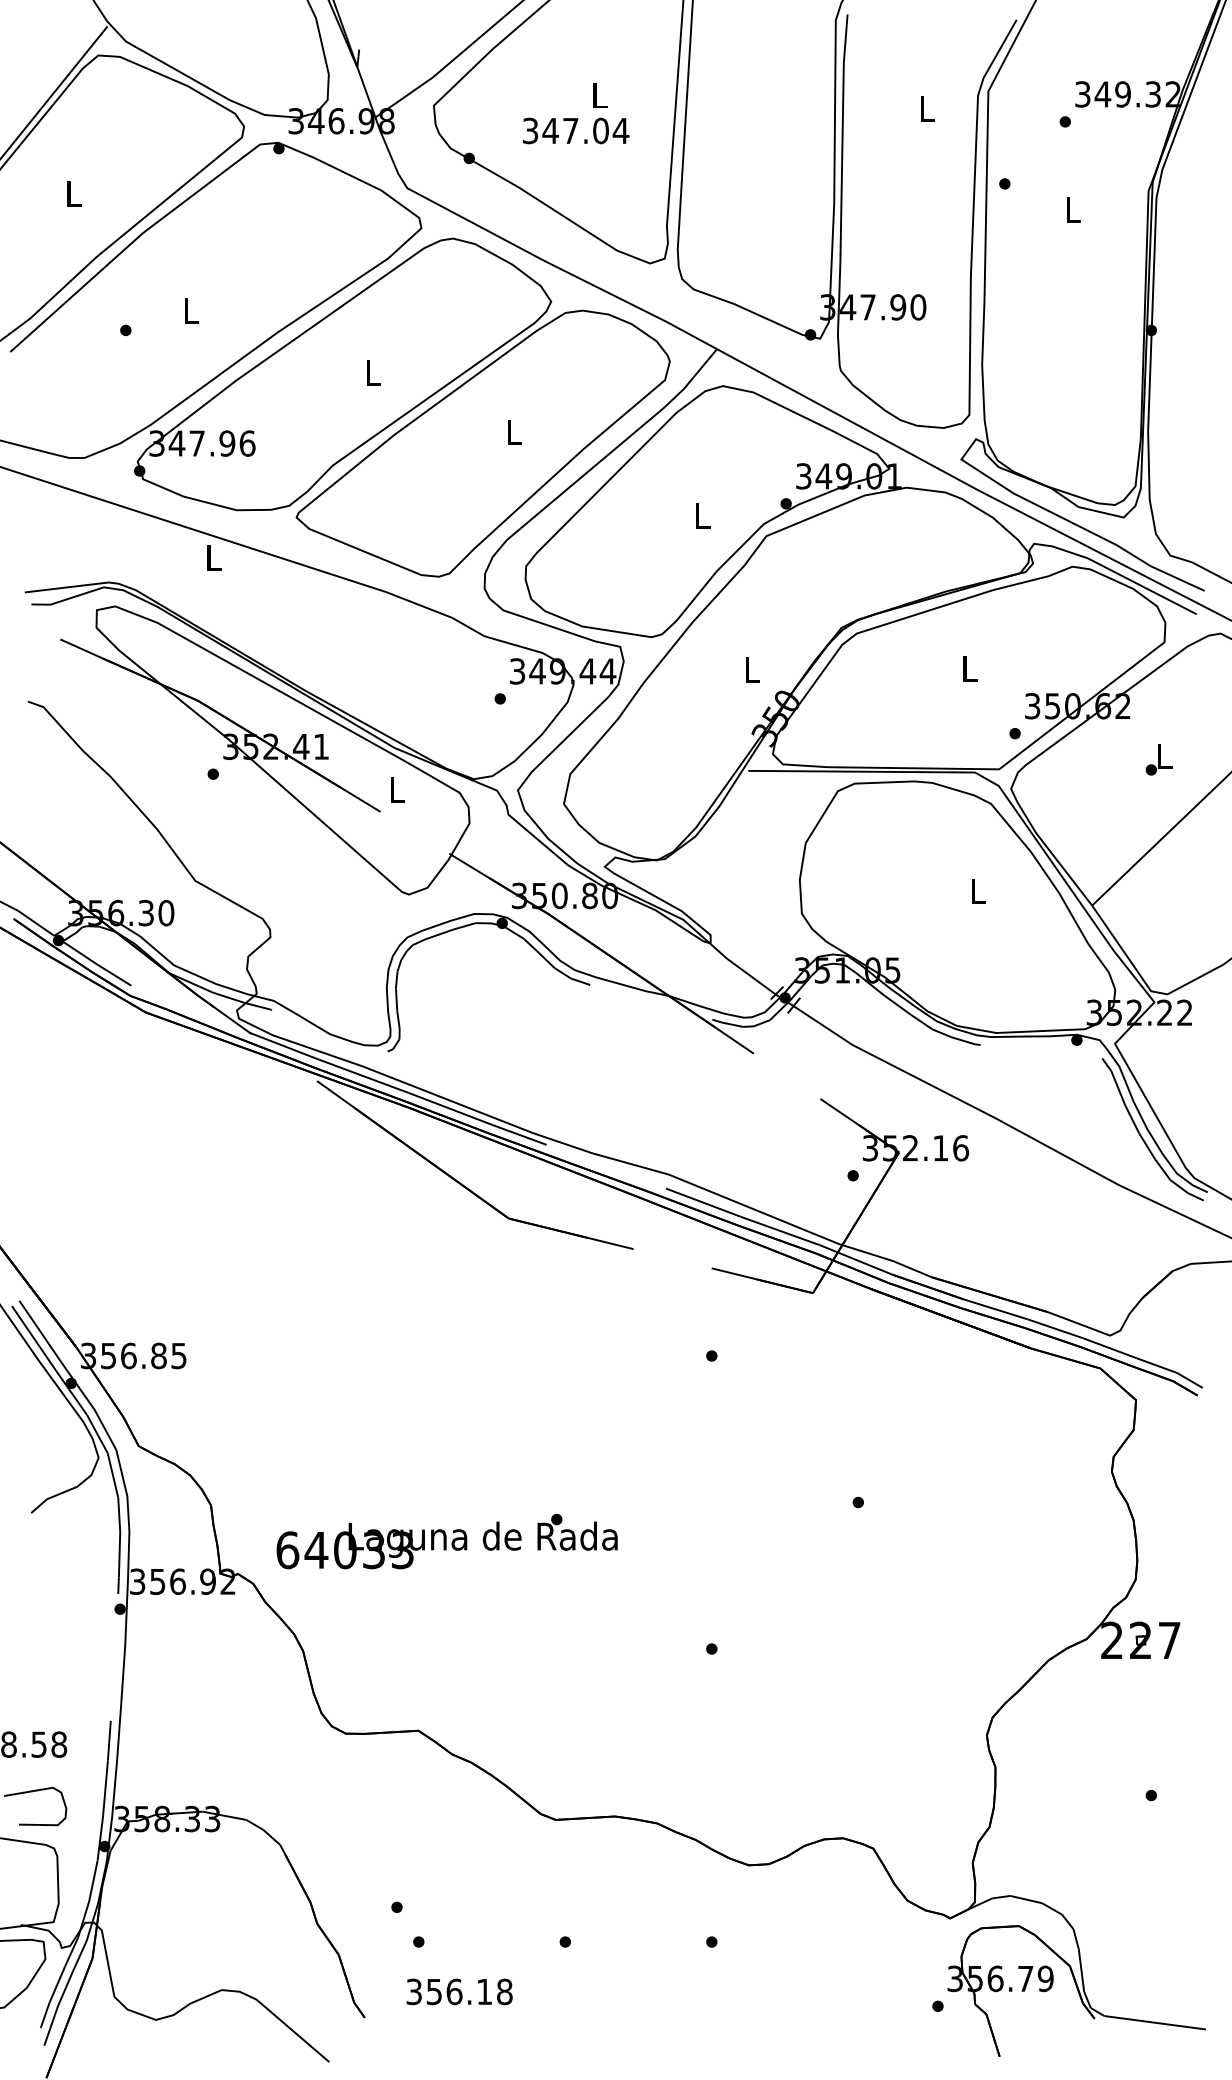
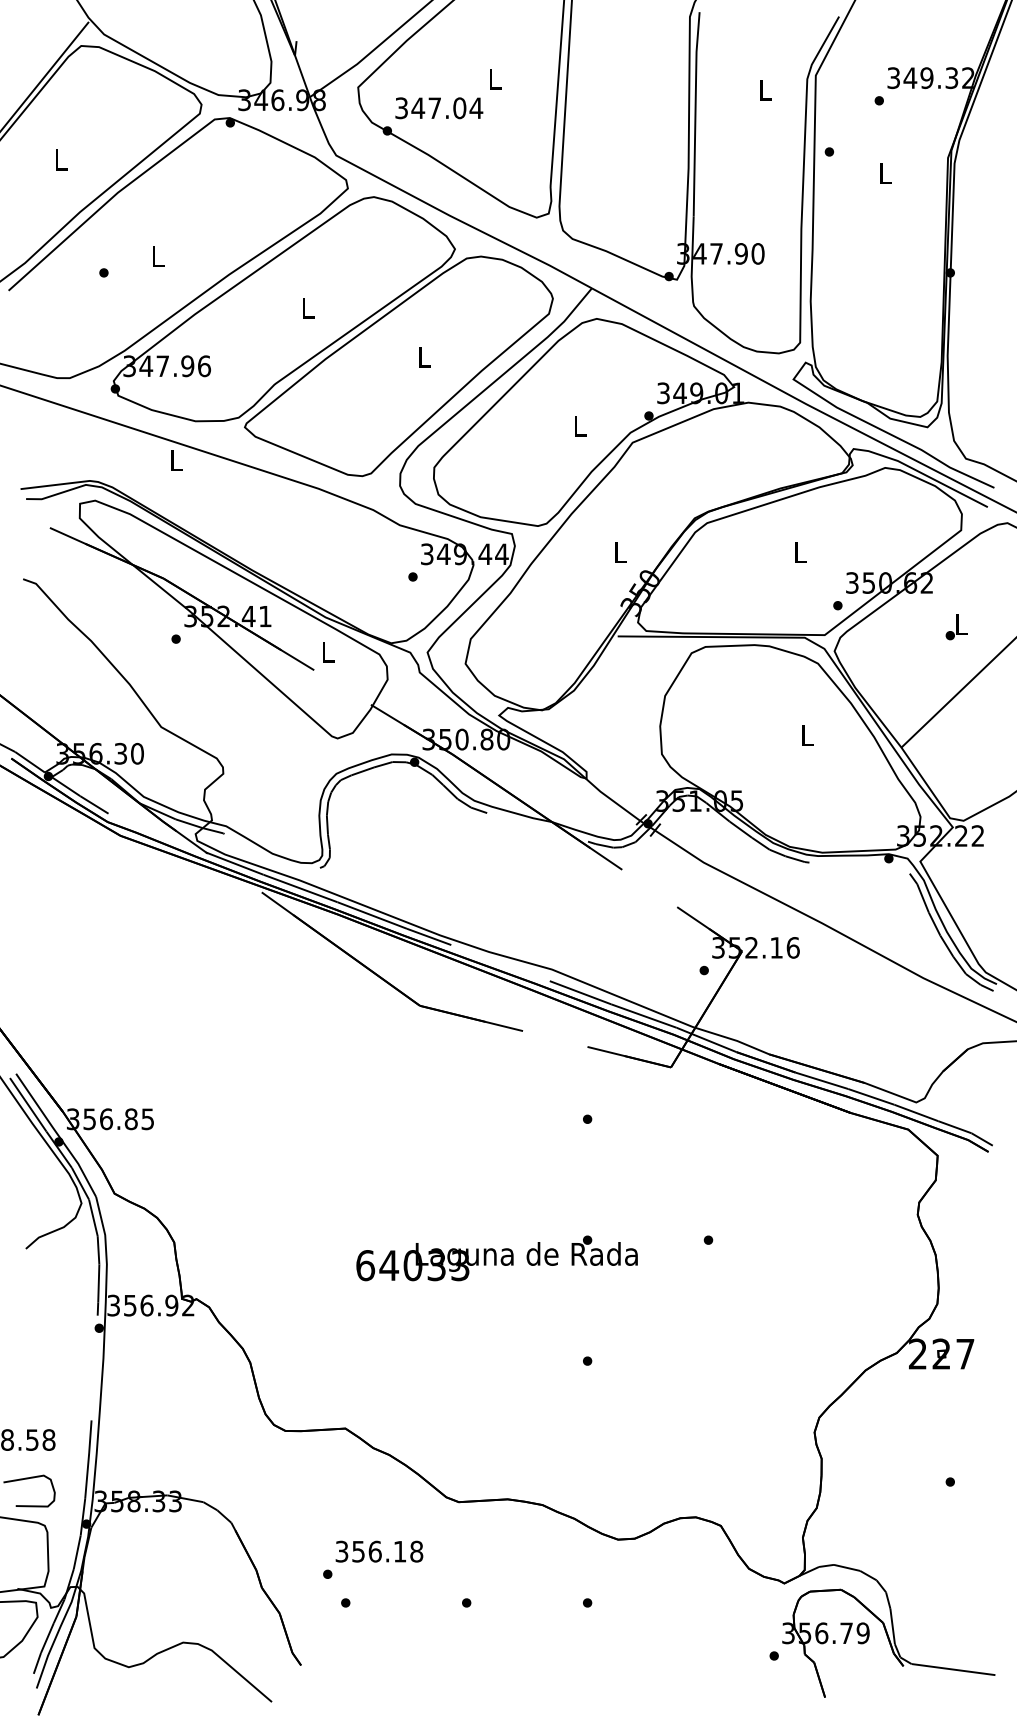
text: (576, 130) -> (439, 107), moved
text: (446, 1541) -> (496, 1258), moved
text: (459, 1991) -> (379, 1551), moved

